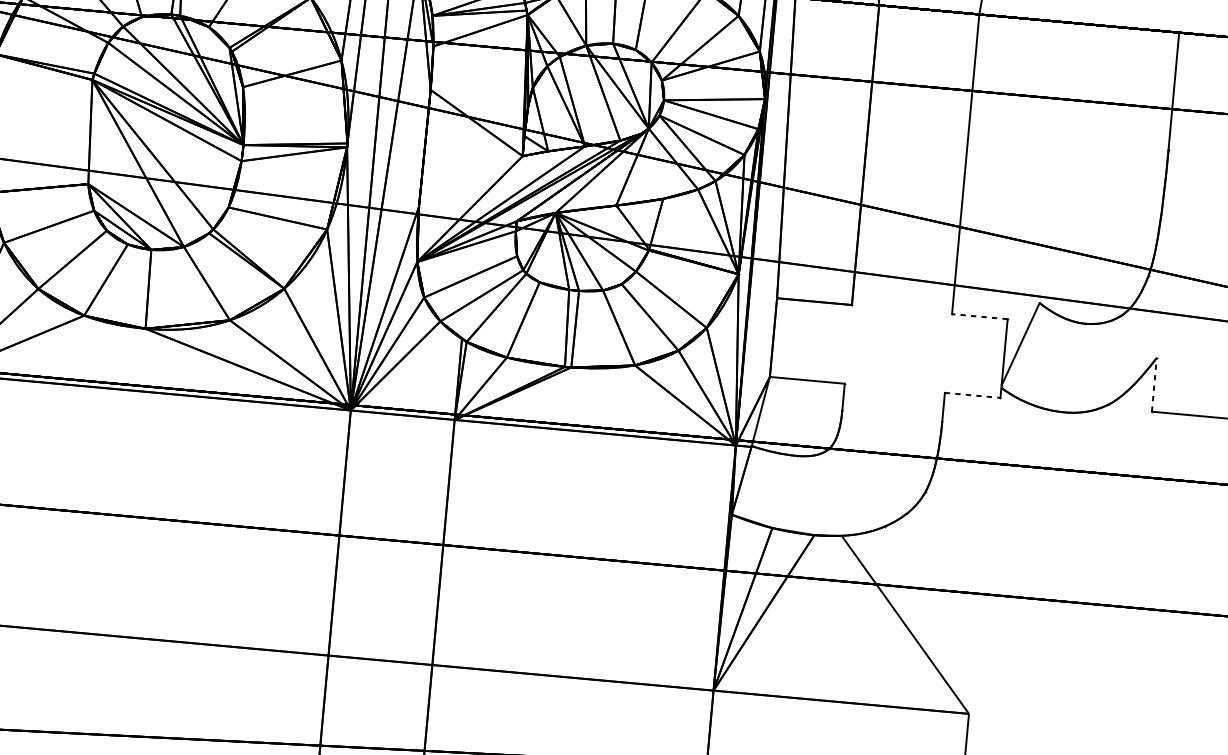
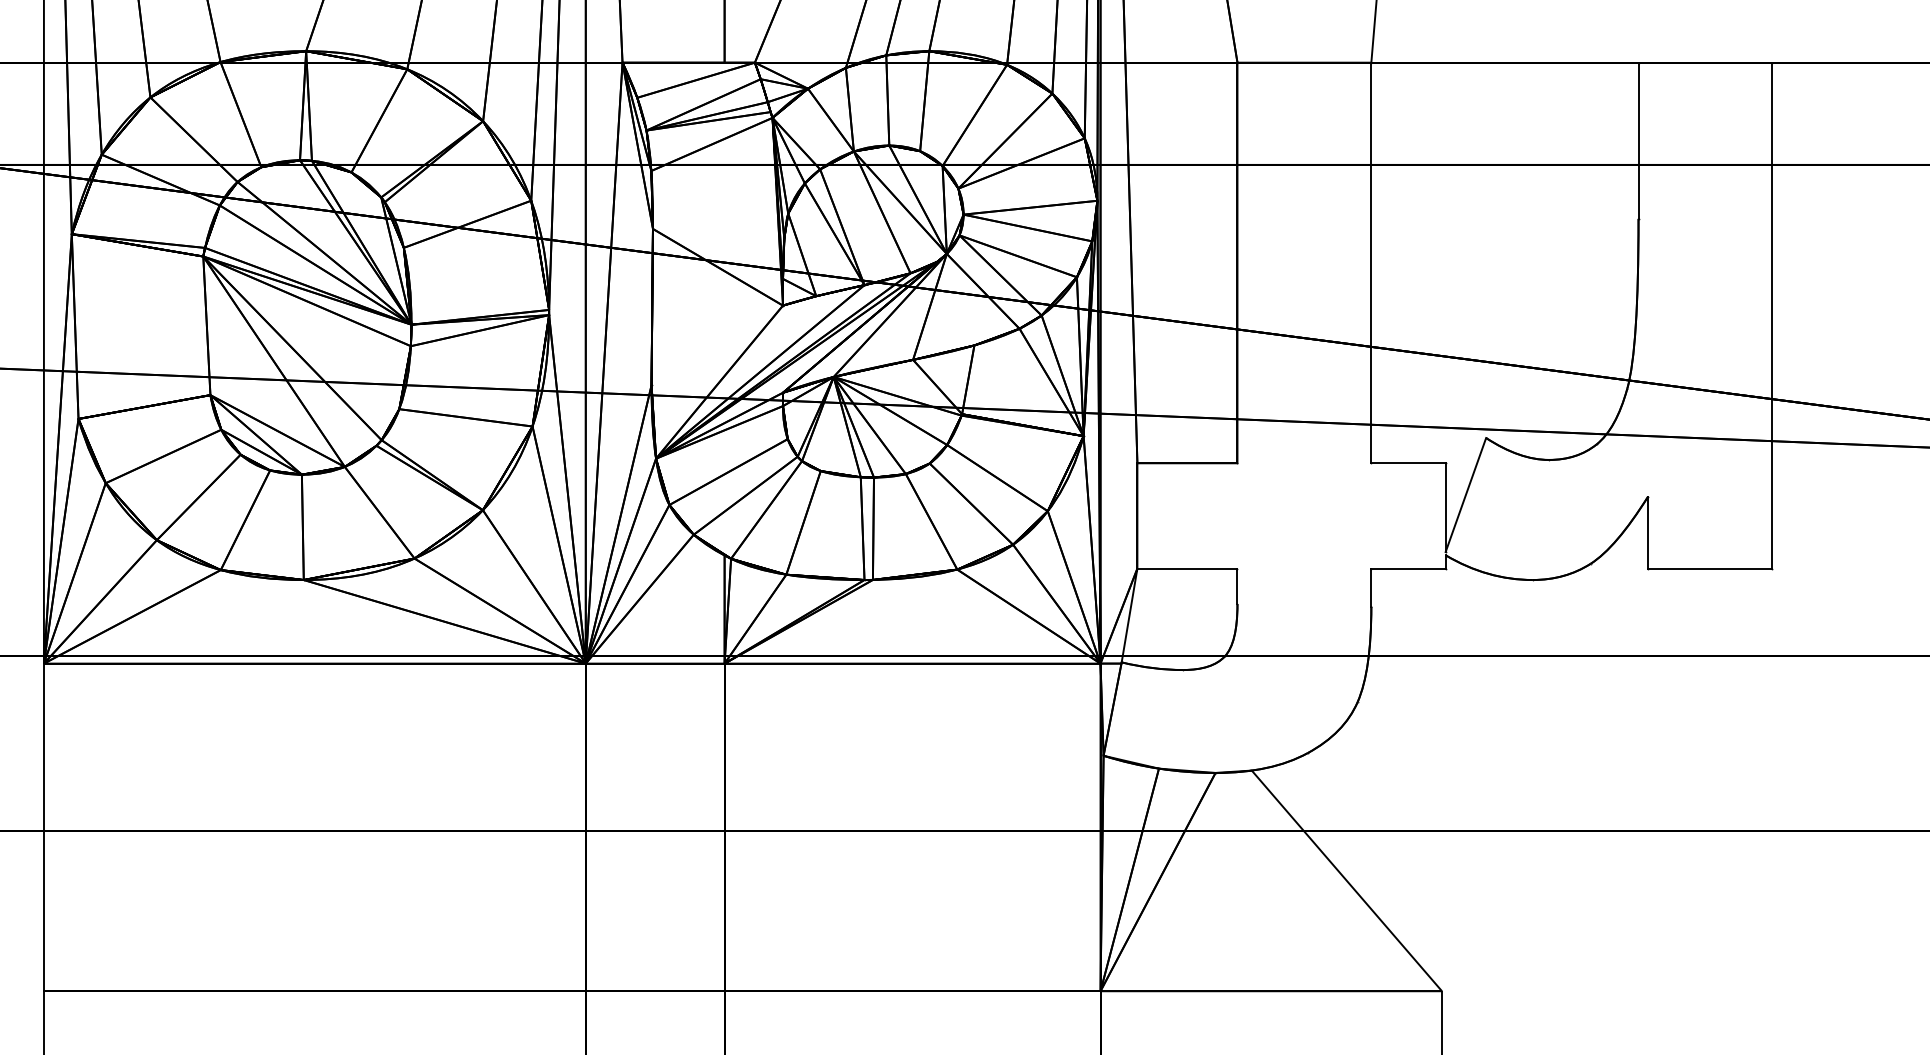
line: (979, 316) -> (1408, 463), dashed -> solid
line: (1154, 384) -> (1648, 532), dashed -> solid
line: (973, 395) -> (1409, 568), dashed -> solid

